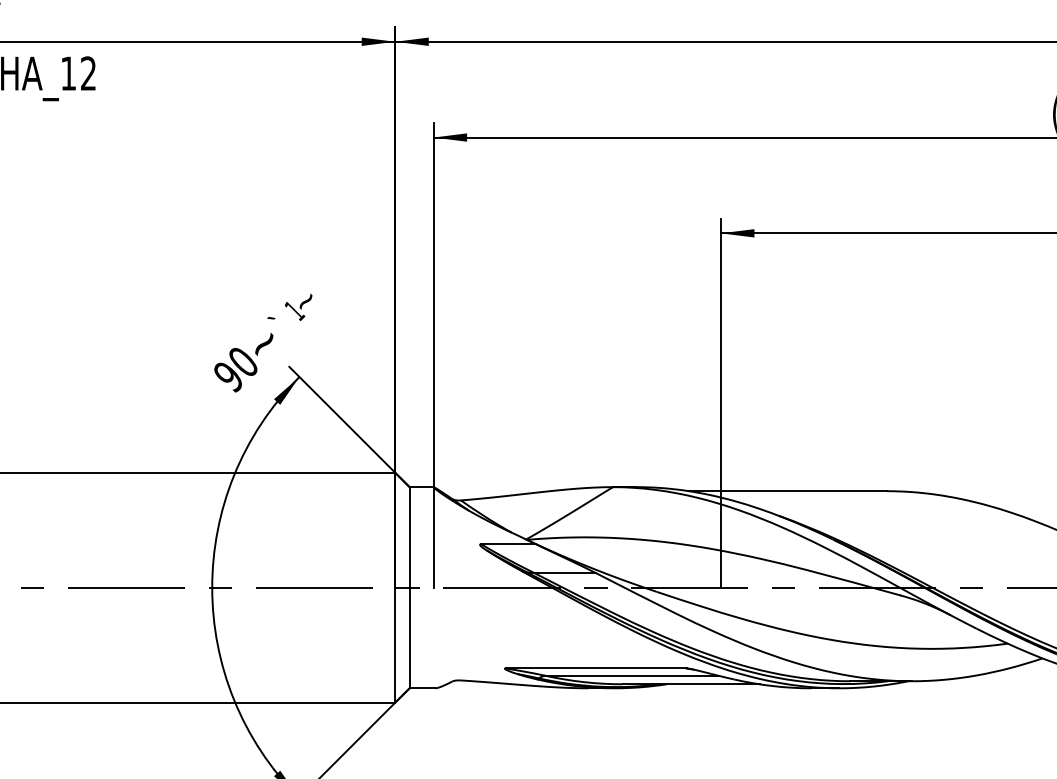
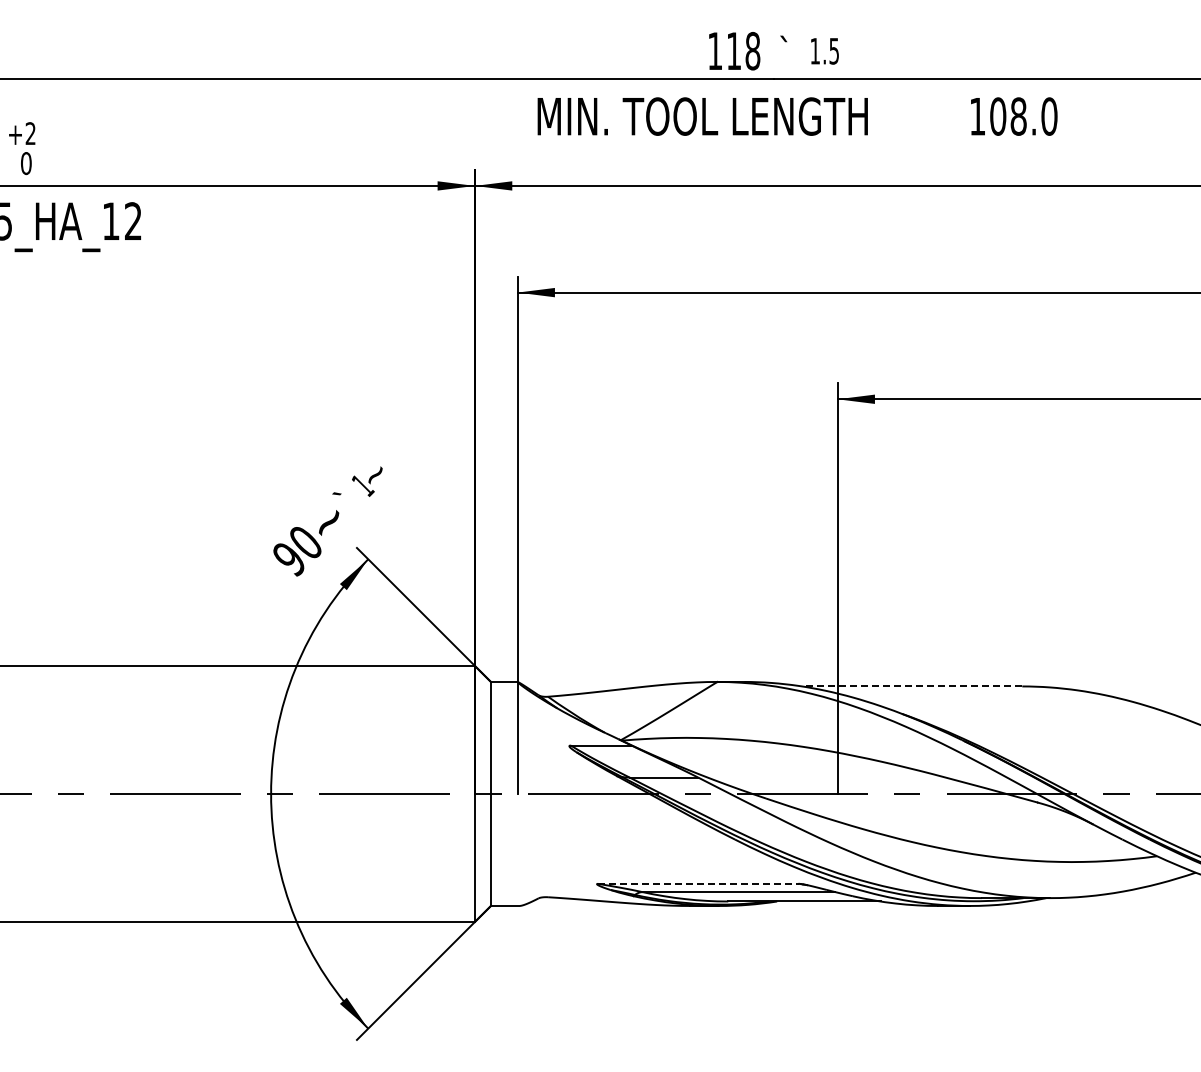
line: (787, 491) -> (911, 686), solid -> dashed
line: (595, 668) -> (698, 883), solid -> dashed

